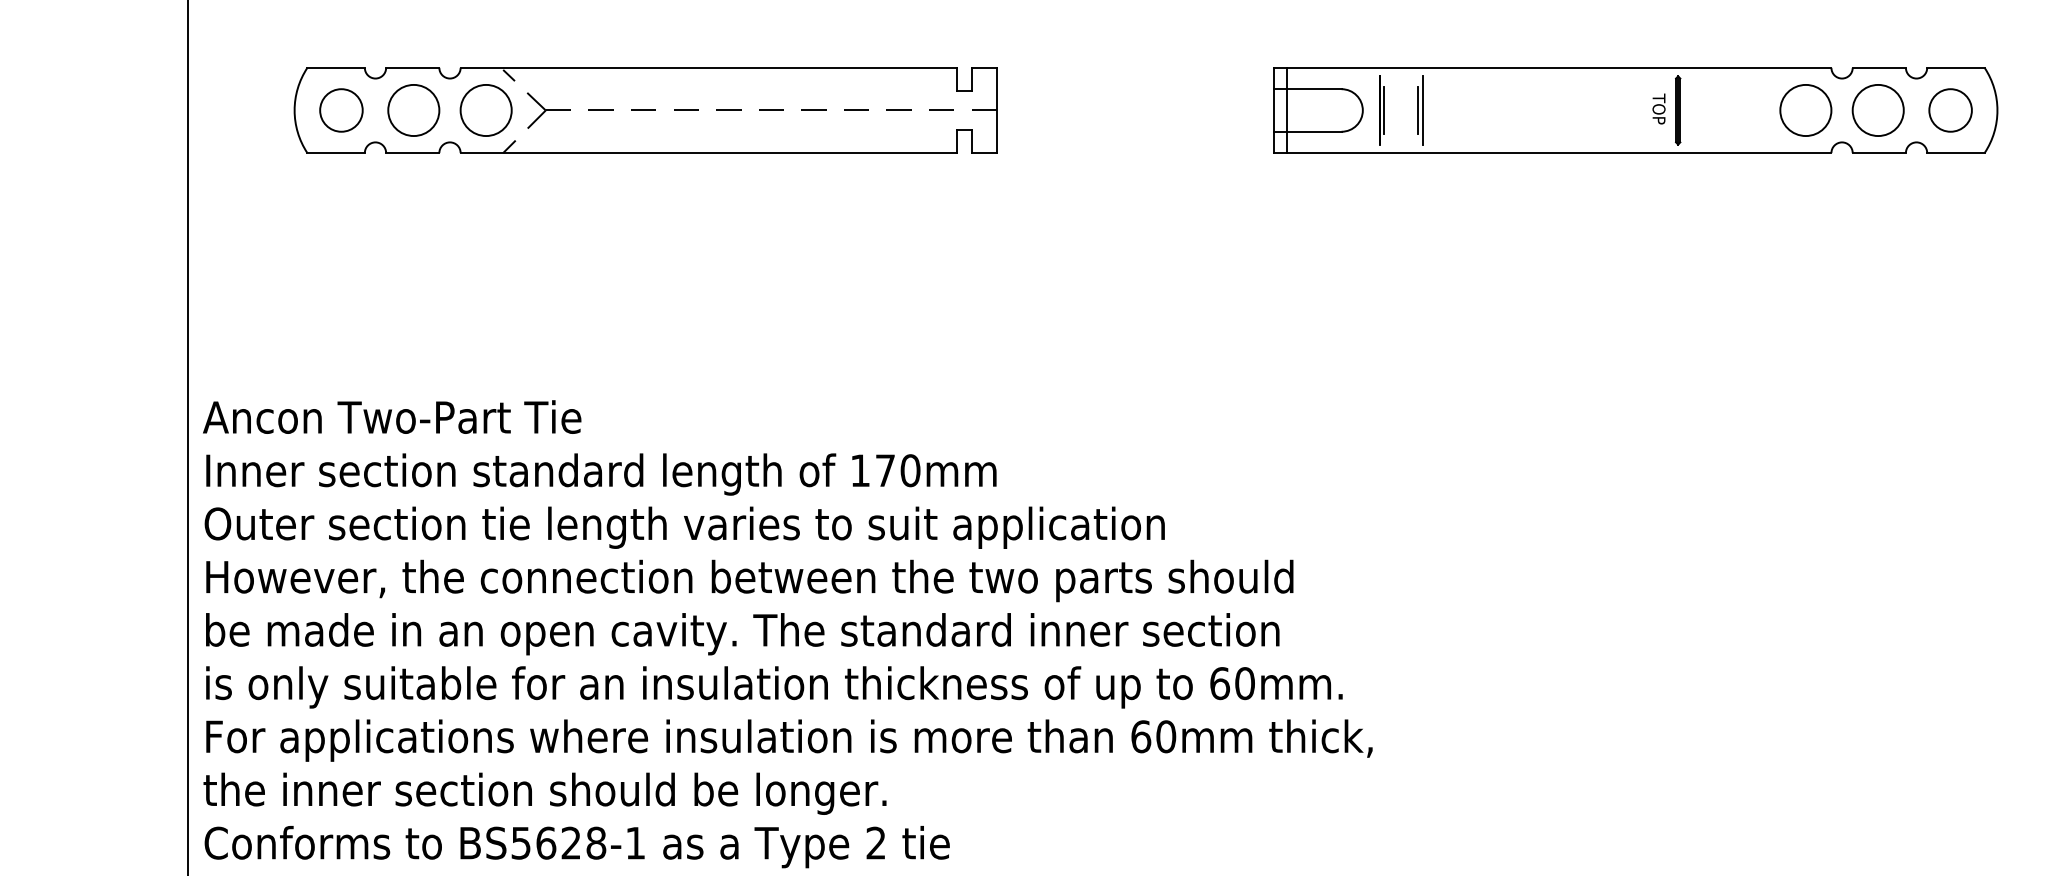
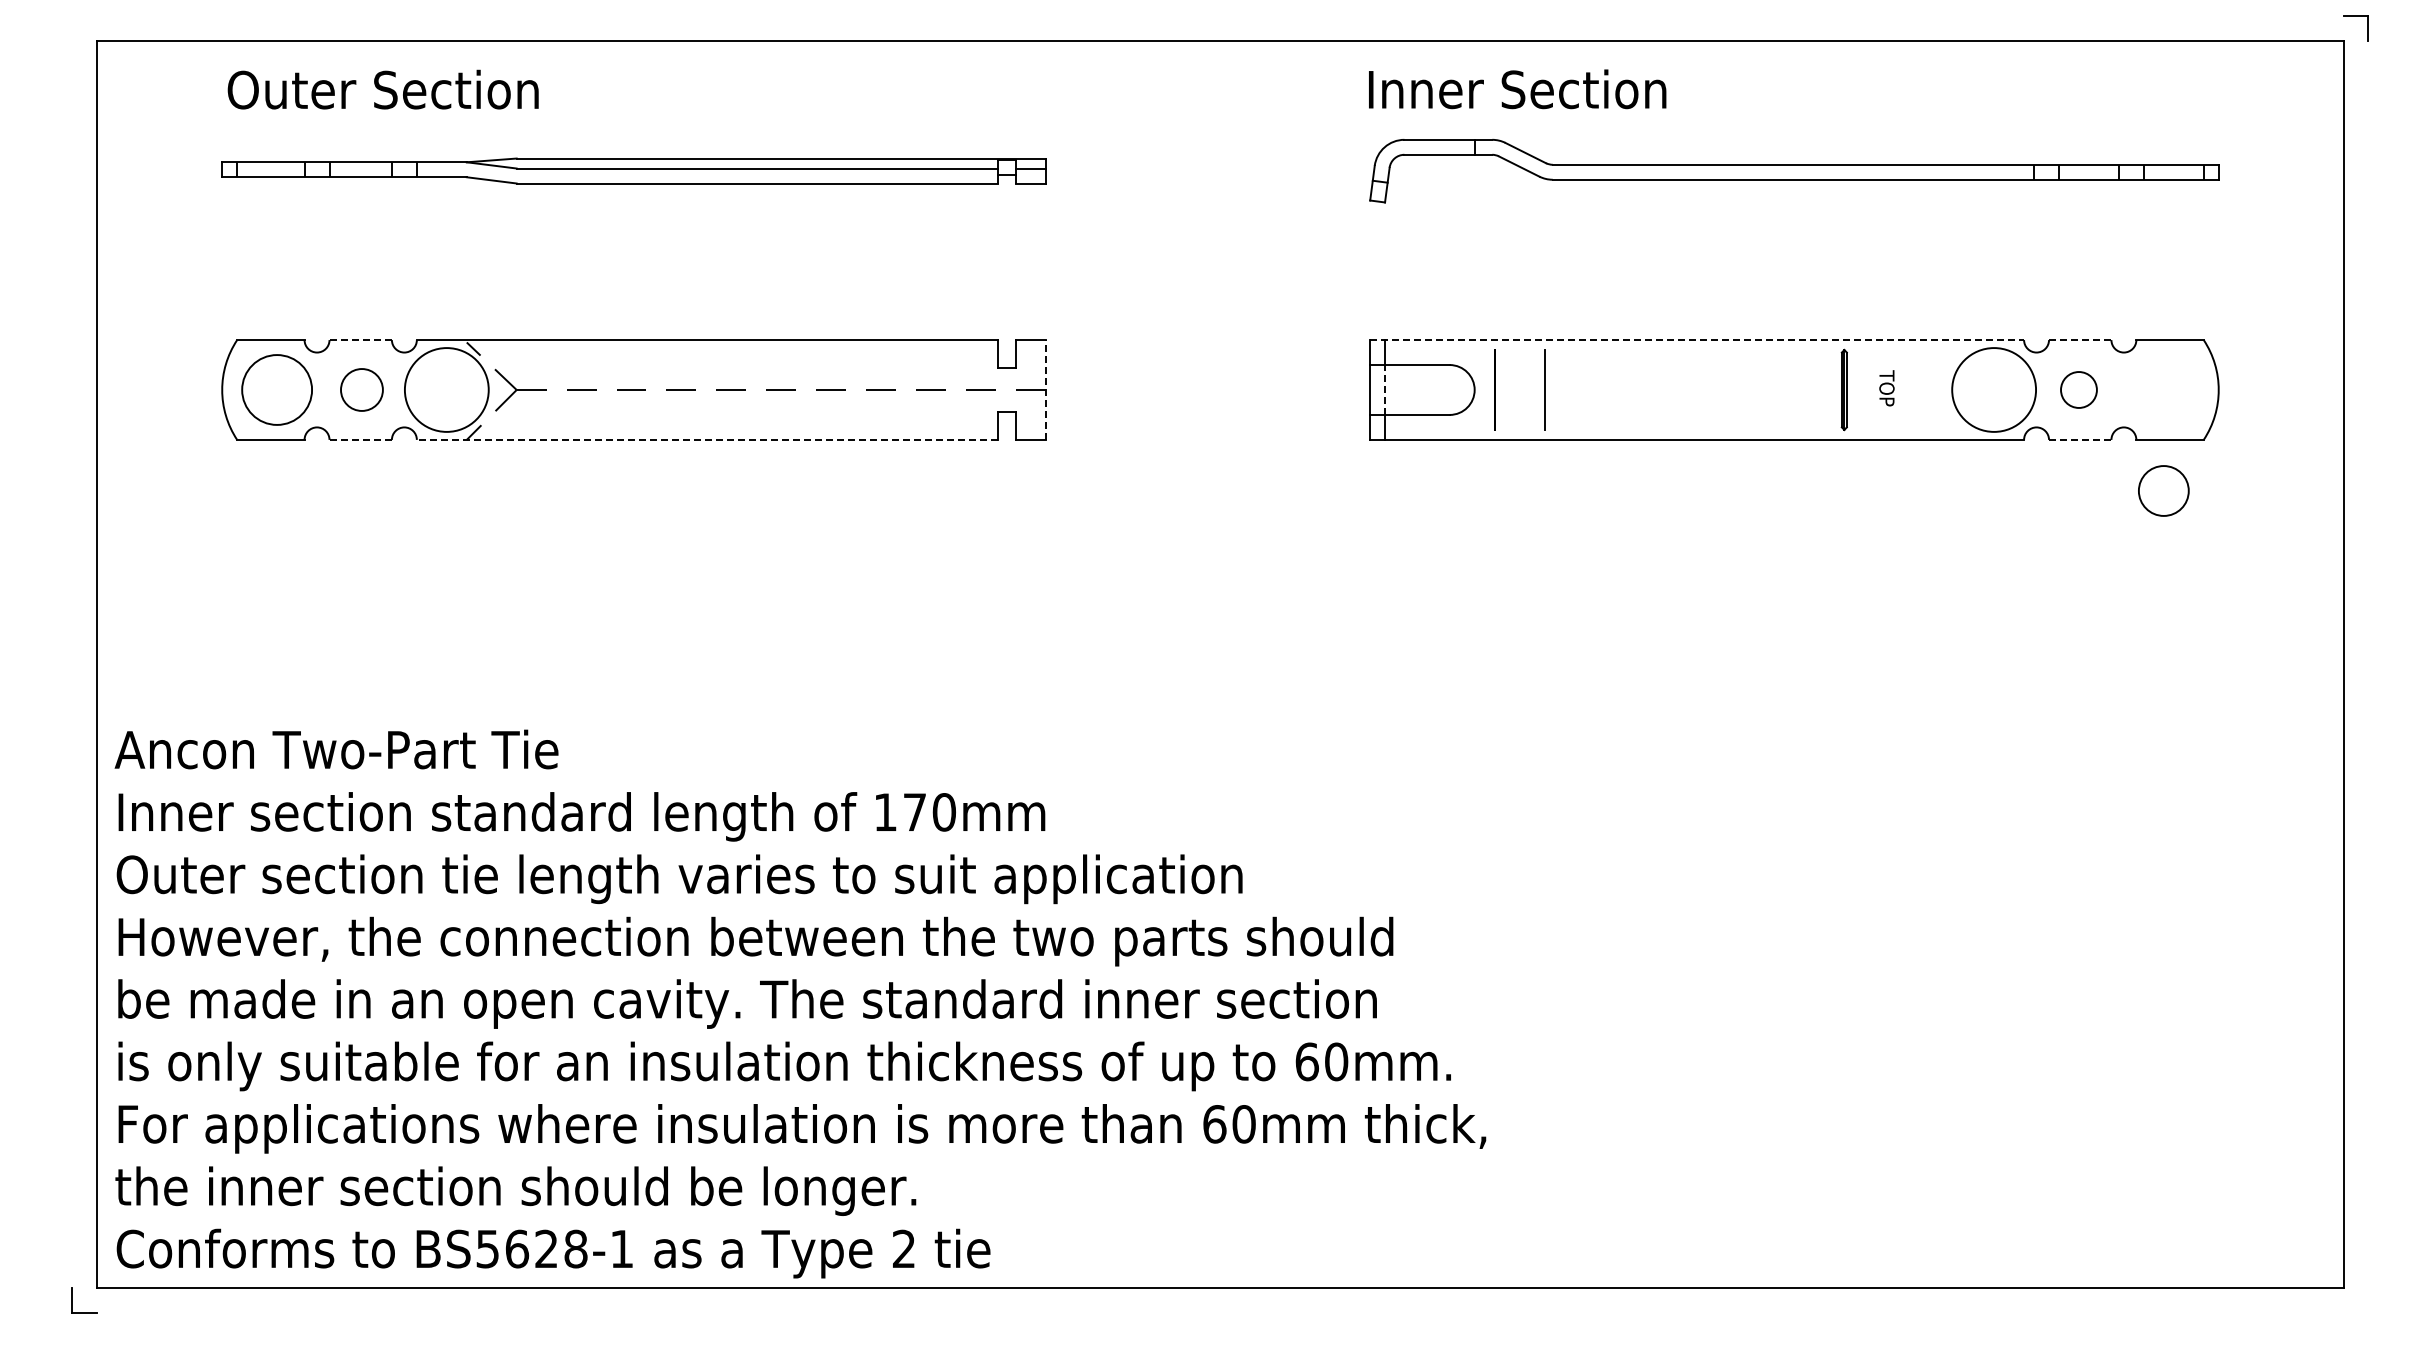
line: (413, 68) -> (361, 340), solid -> dashed
line: (1552, 68) -> (1697, 340), solid -> dashed
line: (1878, 68) -> (2079, 340), solid -> dashed
text: (1658, 109) -> (1886, 388), moved
circle: (341, 110) -> (277, 389), size x1.4
circle: (413, 110) -> (361, 389), size x0.7
circle: (485, 110) -> (446, 389), size x1.4
line: (996, 110) -> (1045, 390), solid -> dashed
line: (1286, 110) -> (1385, 390), solid -> dashed
line: (1384, 110) -> (1499, 389), removed
line: (1418, 110) -> (1539, 389), removed
circle: (1806, 110) -> (1994, 389), size x1.4
circle: (1877, 110) -> (2078, 389), size x0.6
circle: (1950, 110) -> (2163, 490), moved
line: (412, 152) -> (360, 439), solid -> dashed
line: (708, 152) -> (707, 439), solid -> dashed
line: (1879, 152) -> (2080, 439), solid -> dashed

